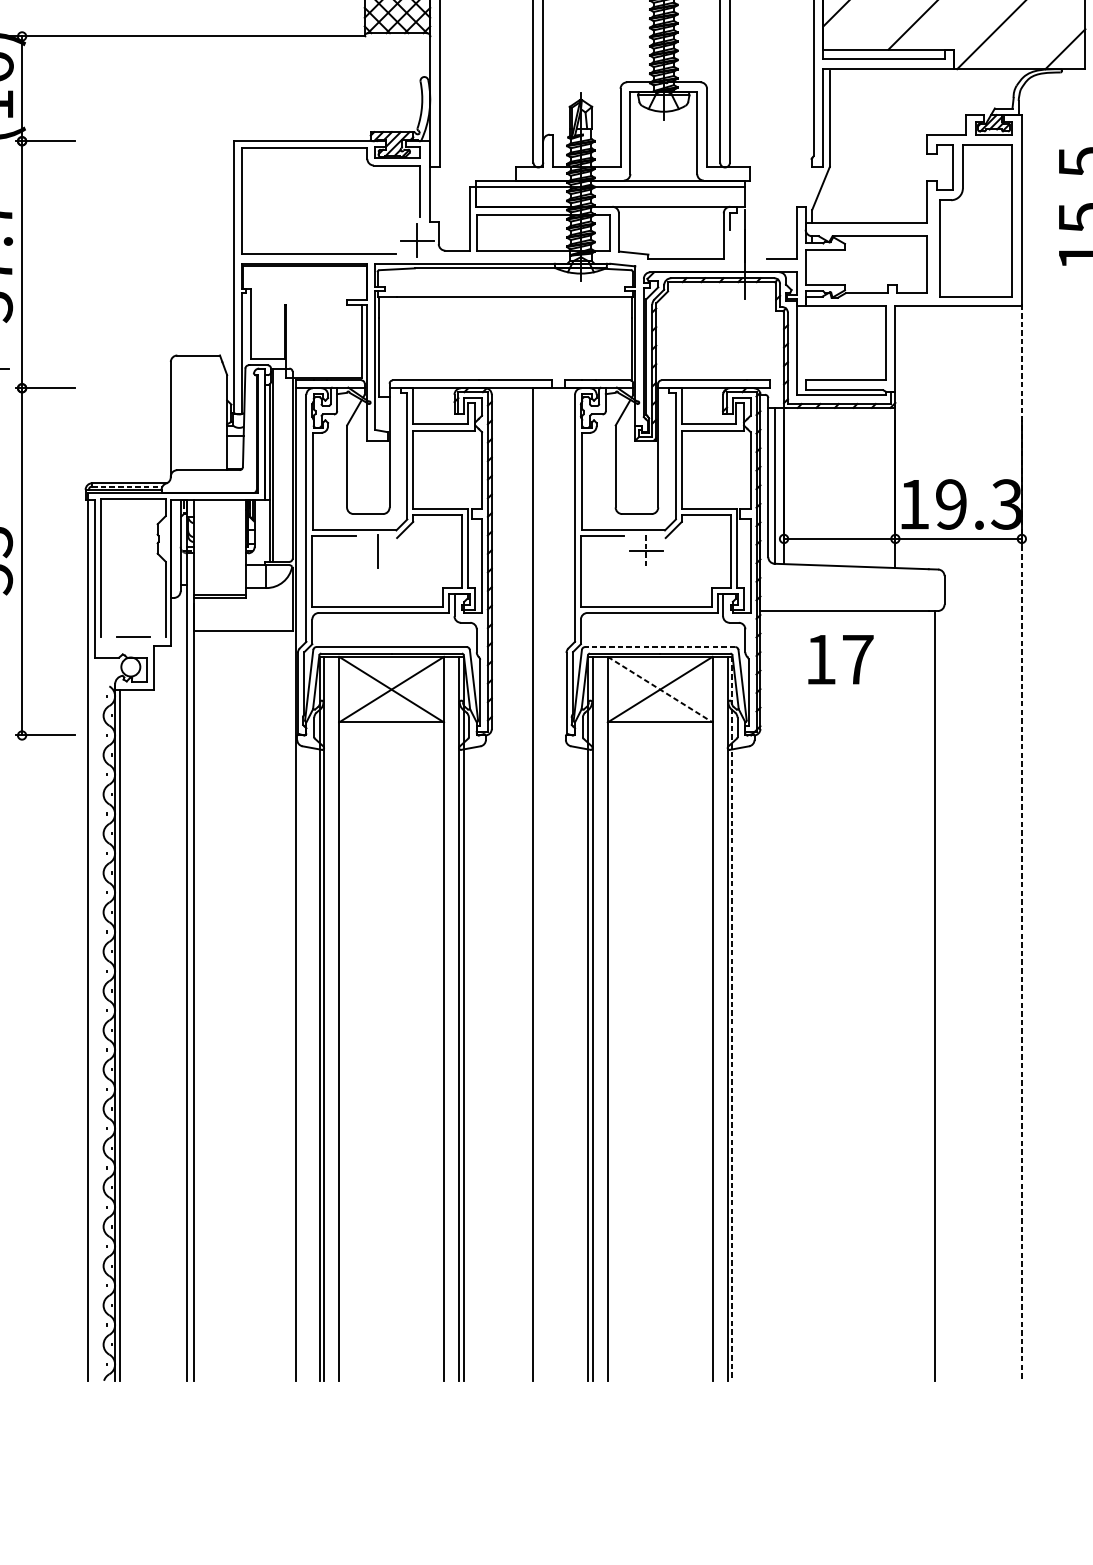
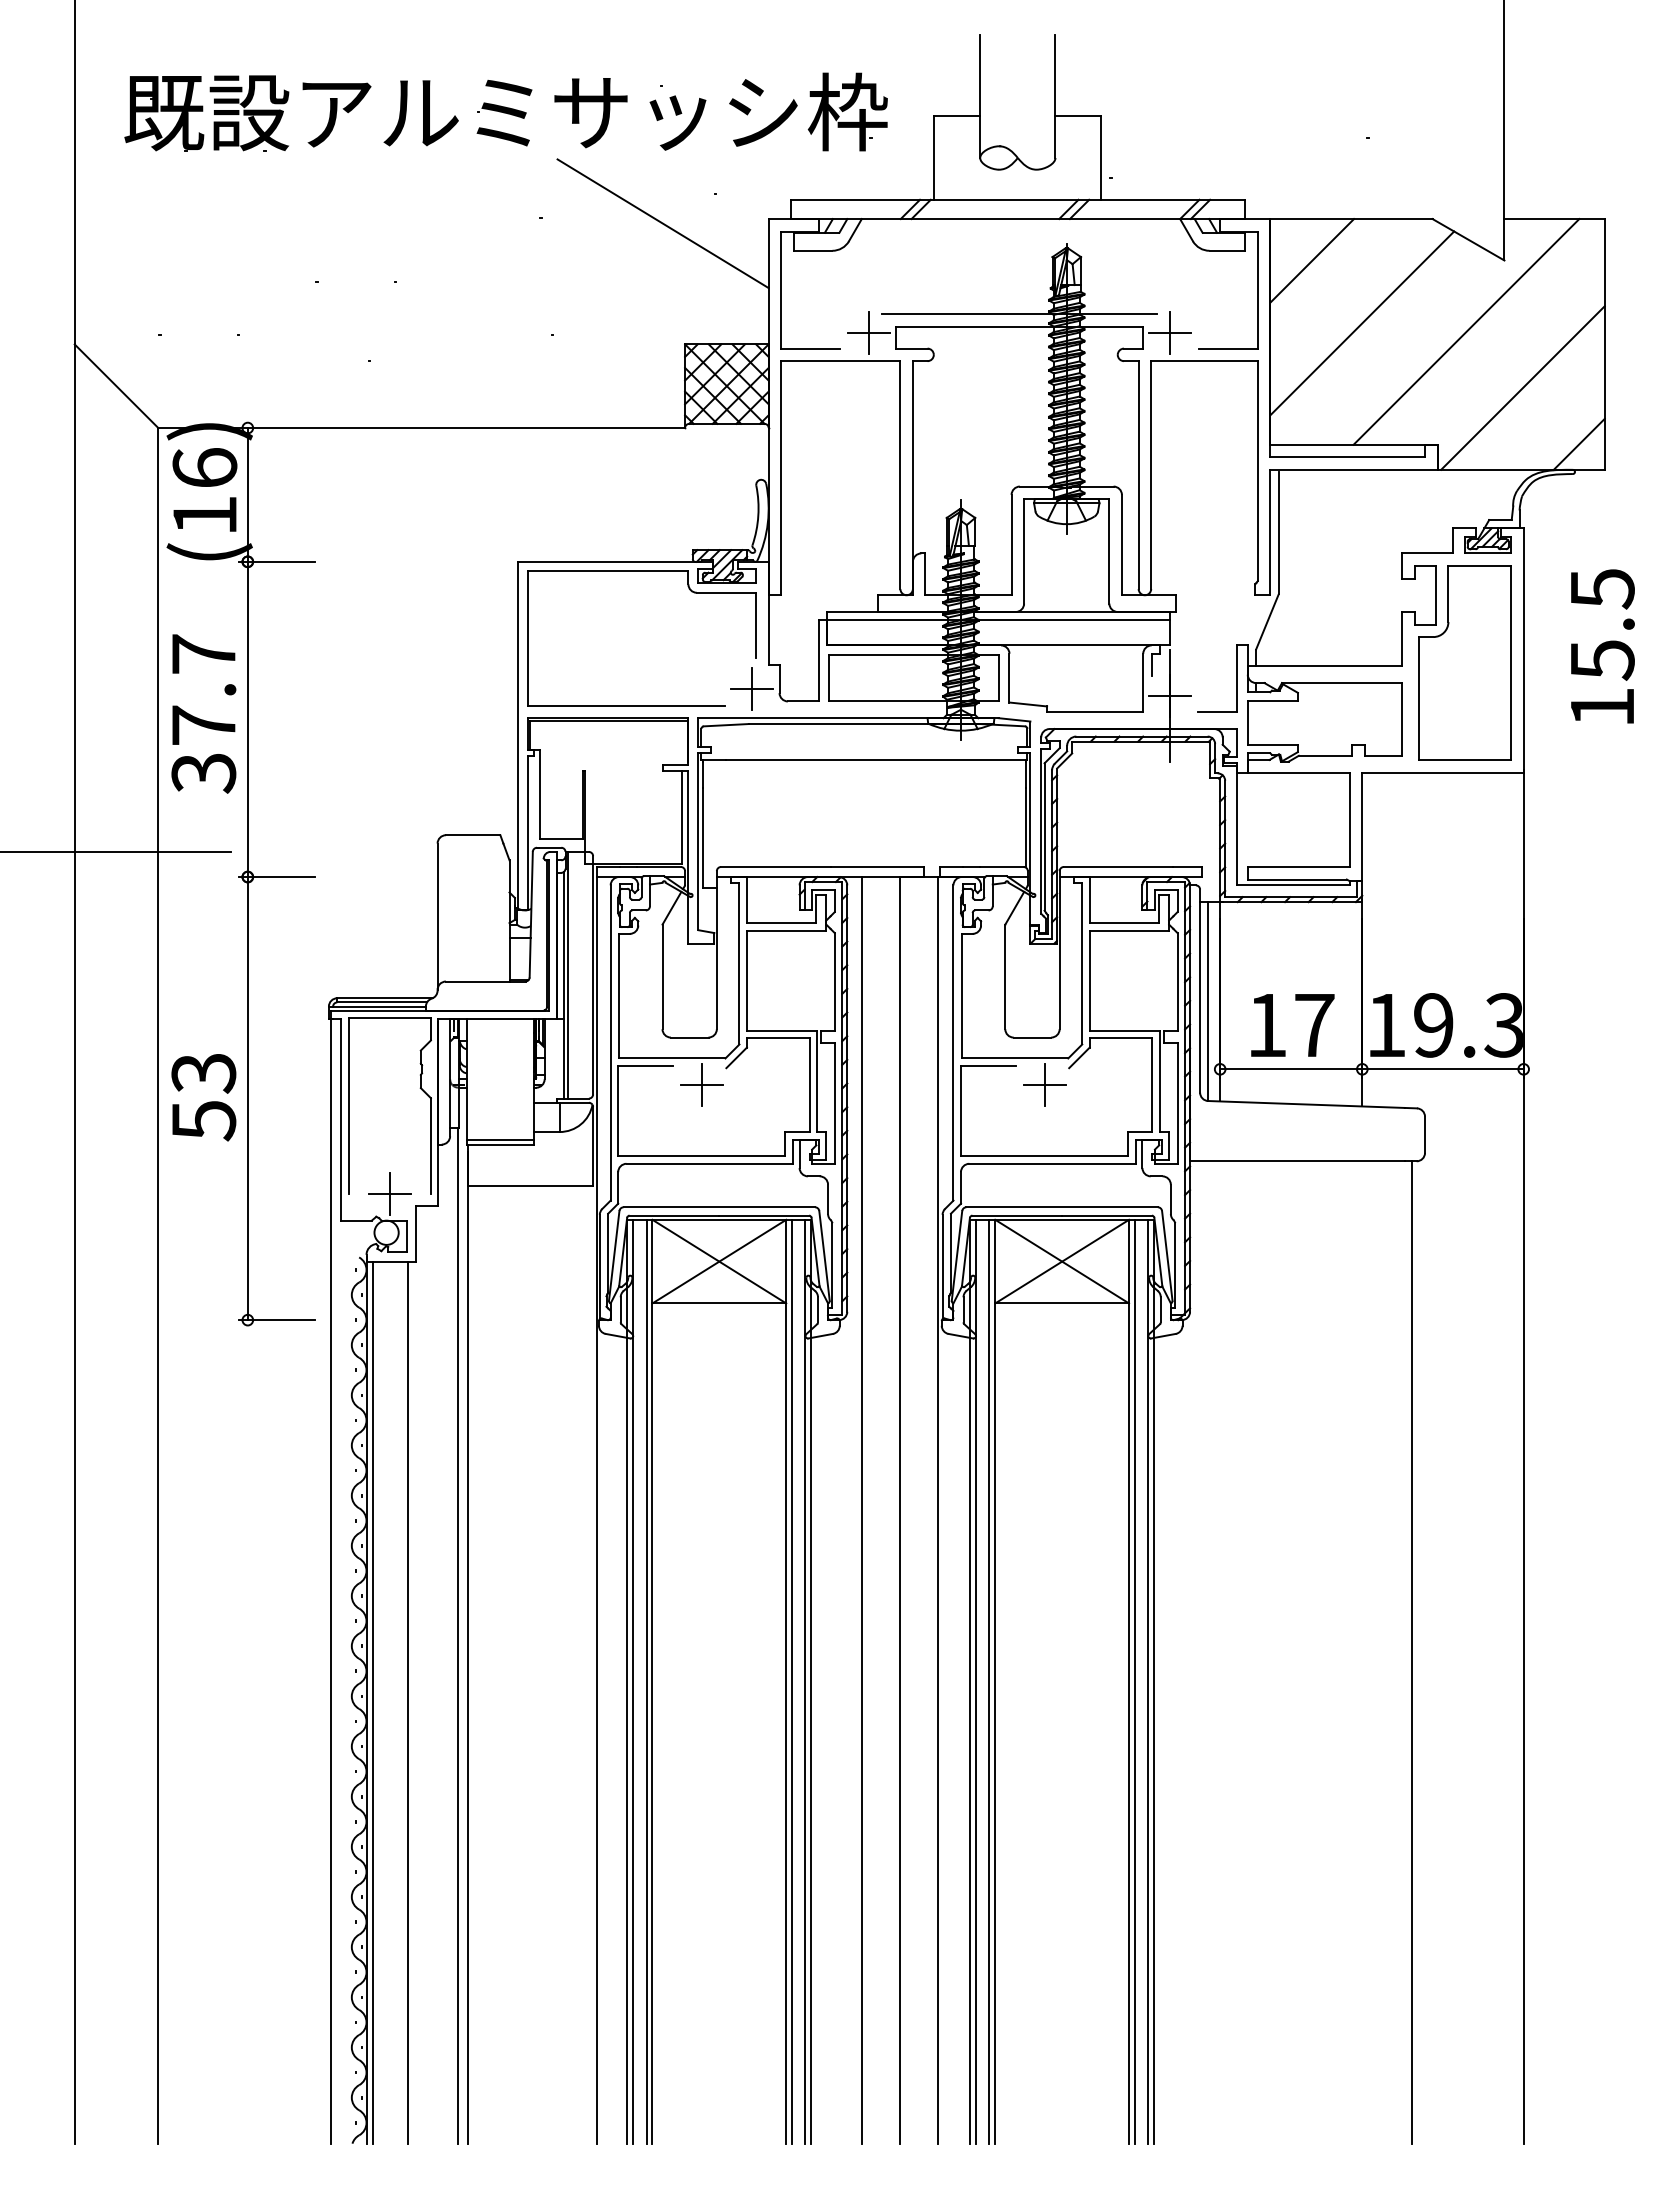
line: (744, 246) -> (1169, 695), added
line: (127, 486) -> (382, 1002), dashed -> solid
line: (377, 551) -> (701, 1085), added
line: (646, 551) -> (1044, 1085), dashed -> solid
line: (133, 636) -> (389, 1193), added
line: (660, 647) -> (1062, 1207), dashed -> solid
text: (840, 659) -> (1292, 1025), moved
line: (660, 689) -> (1062, 1261), dashed -> solid
line: (1021, 842) -> (1523, 1456), dashed -> solid
line: (503, 884) -> (862, 1510), added
line: (562, 884) -> (937, 1510), added
line: (334, 1018) -> (646, 1681), added
line: (448, 1018) -> (792, 1681), added
line: (603, 1018) -> (989, 1681), added
line: (716, 1018) -> (1134, 1681), added
line: (732, 1018) -> (1154, 1681), dashed -> solid
line: (148, 1035) -> (408, 1702), added

